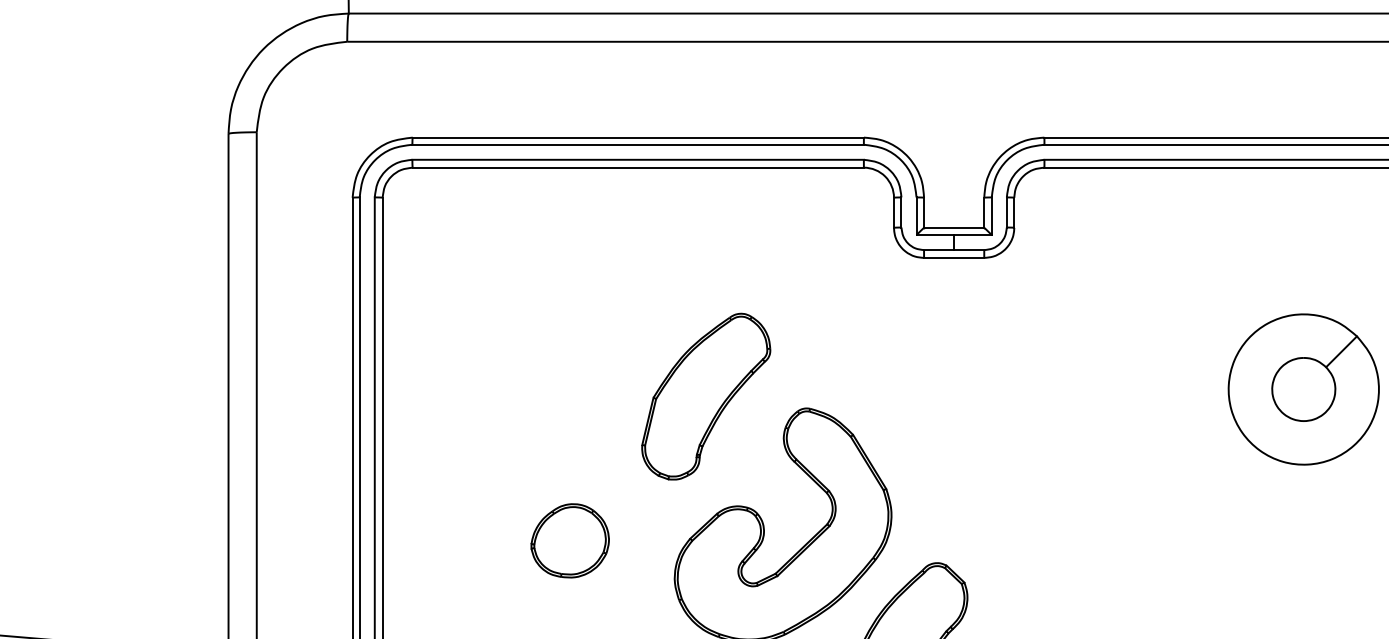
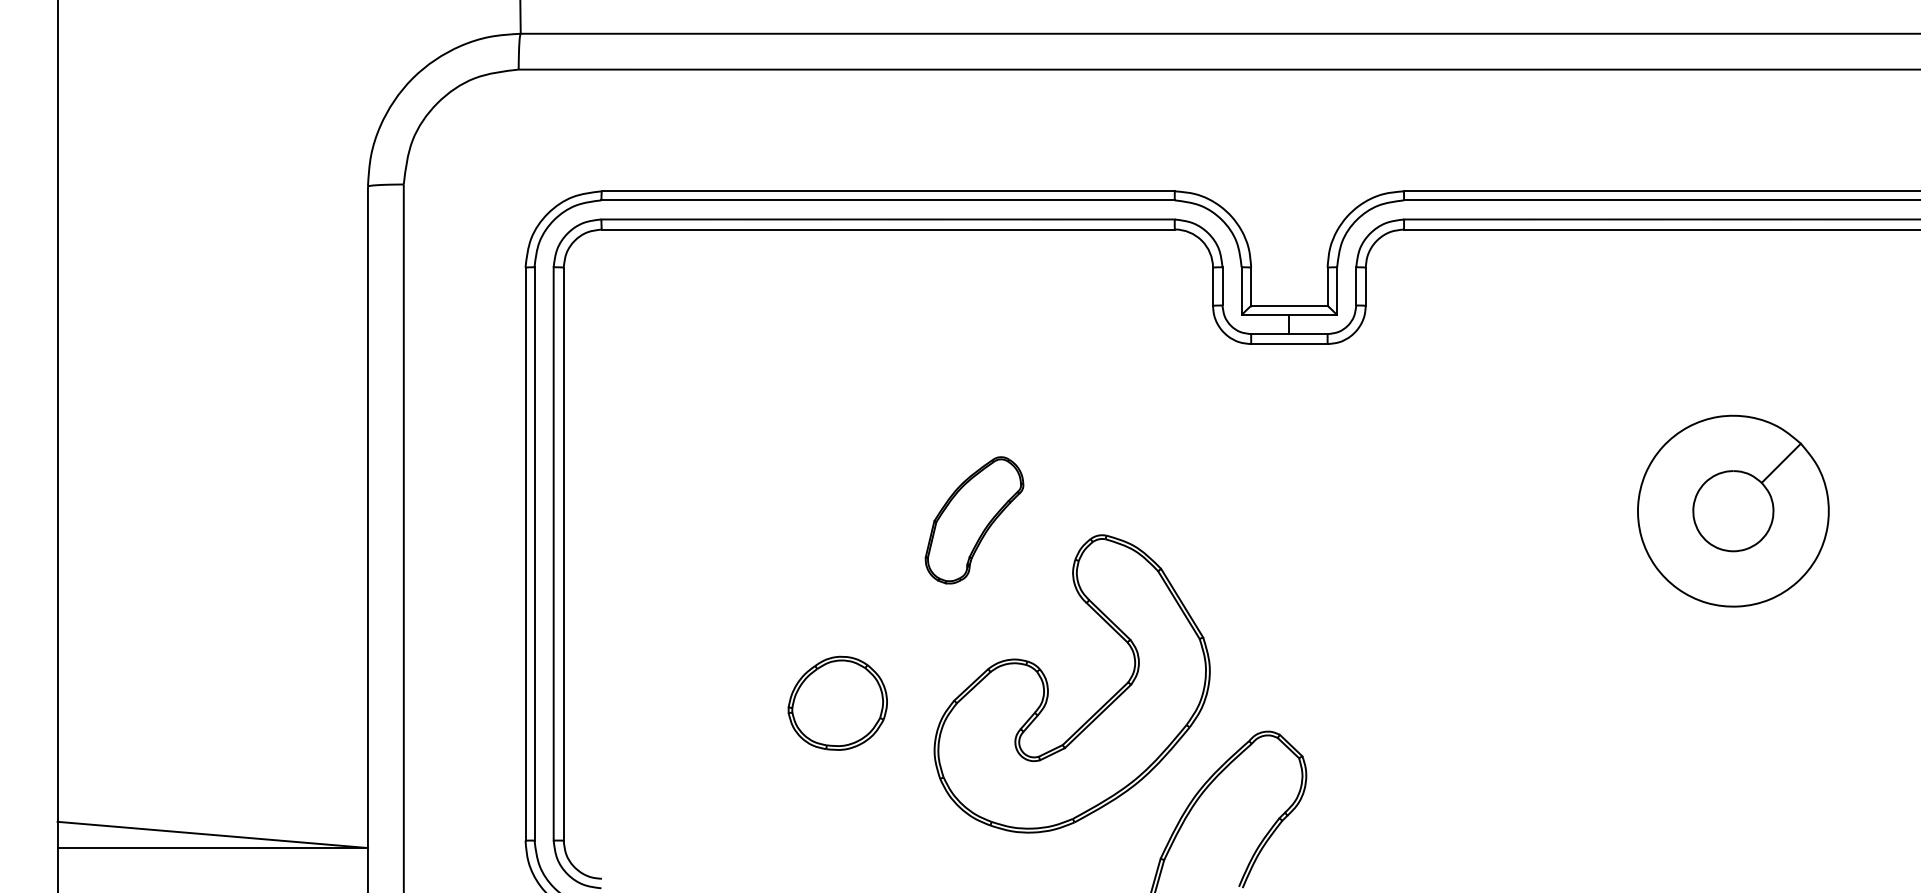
part: (706, 396) -> (974, 520), size x0.6
part: (569, 540) -> (837, 702), moved

